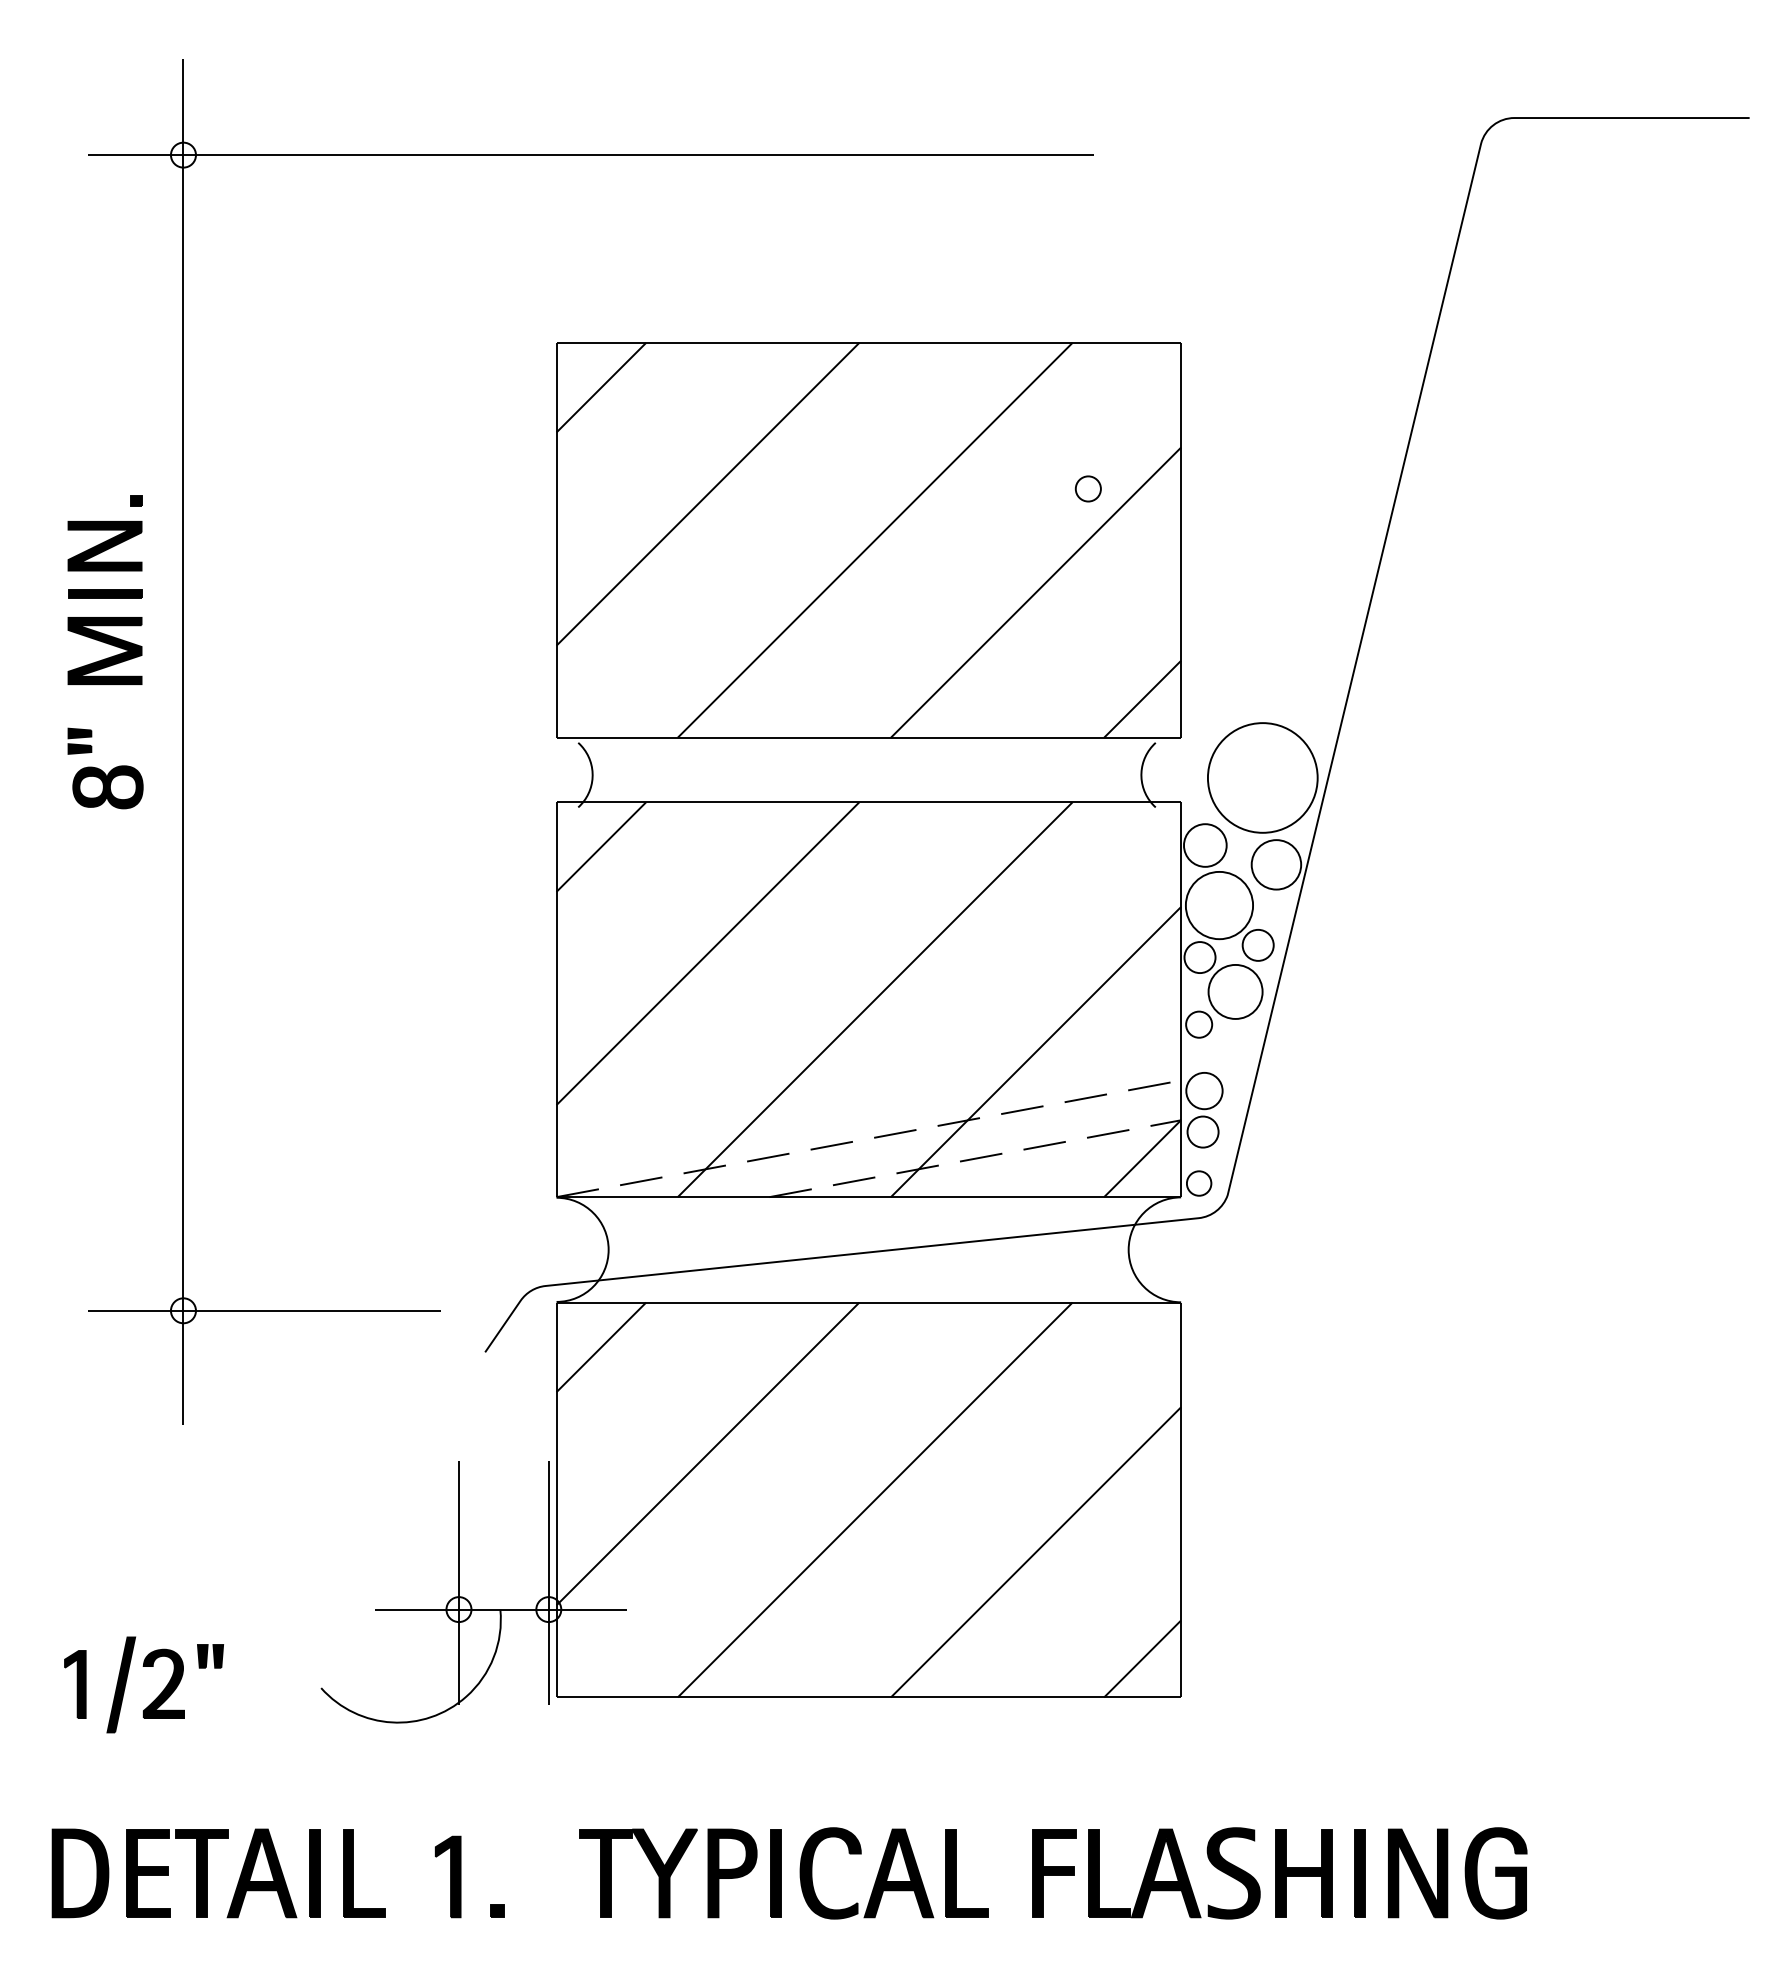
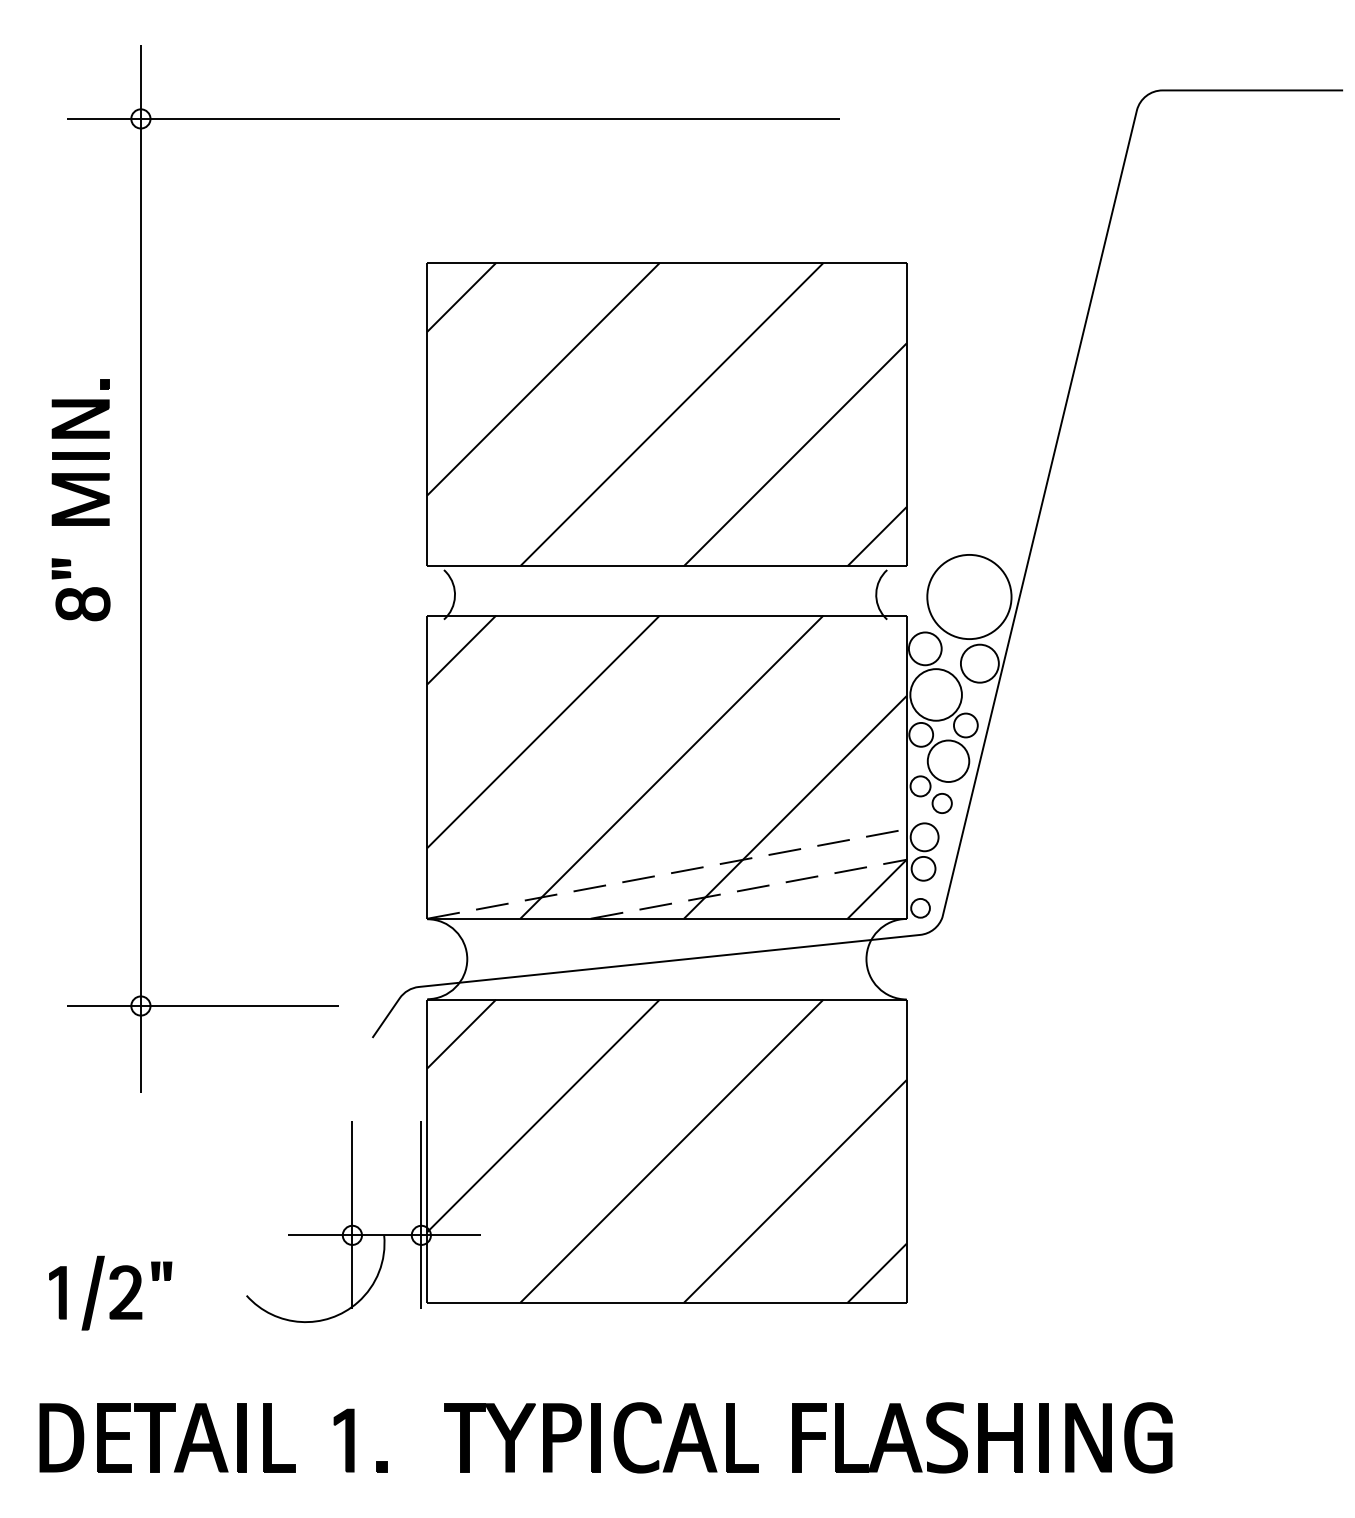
part: (1087, 488) -> (941, 803), moved

